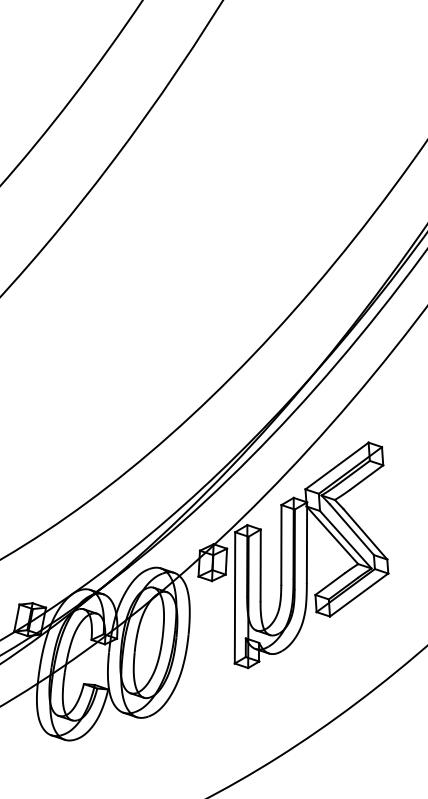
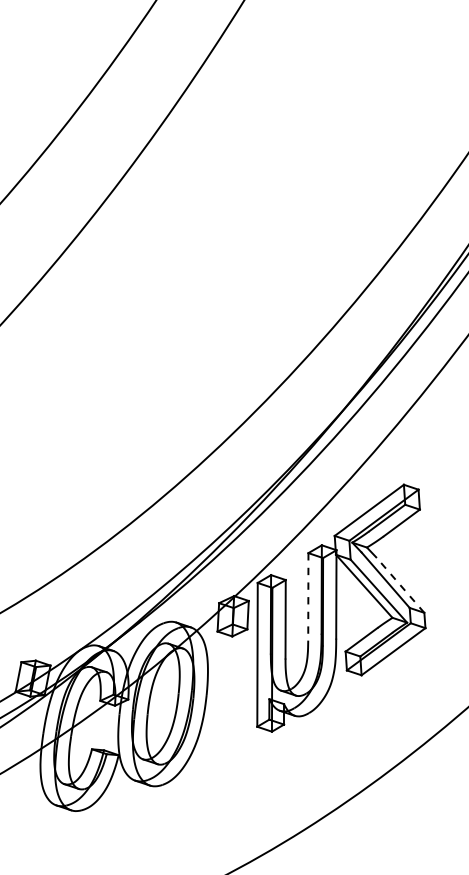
line: (365, 534) -> (400, 585), solid -> dashed
line: (281, 544) -> (308, 596), solid -> dashed

